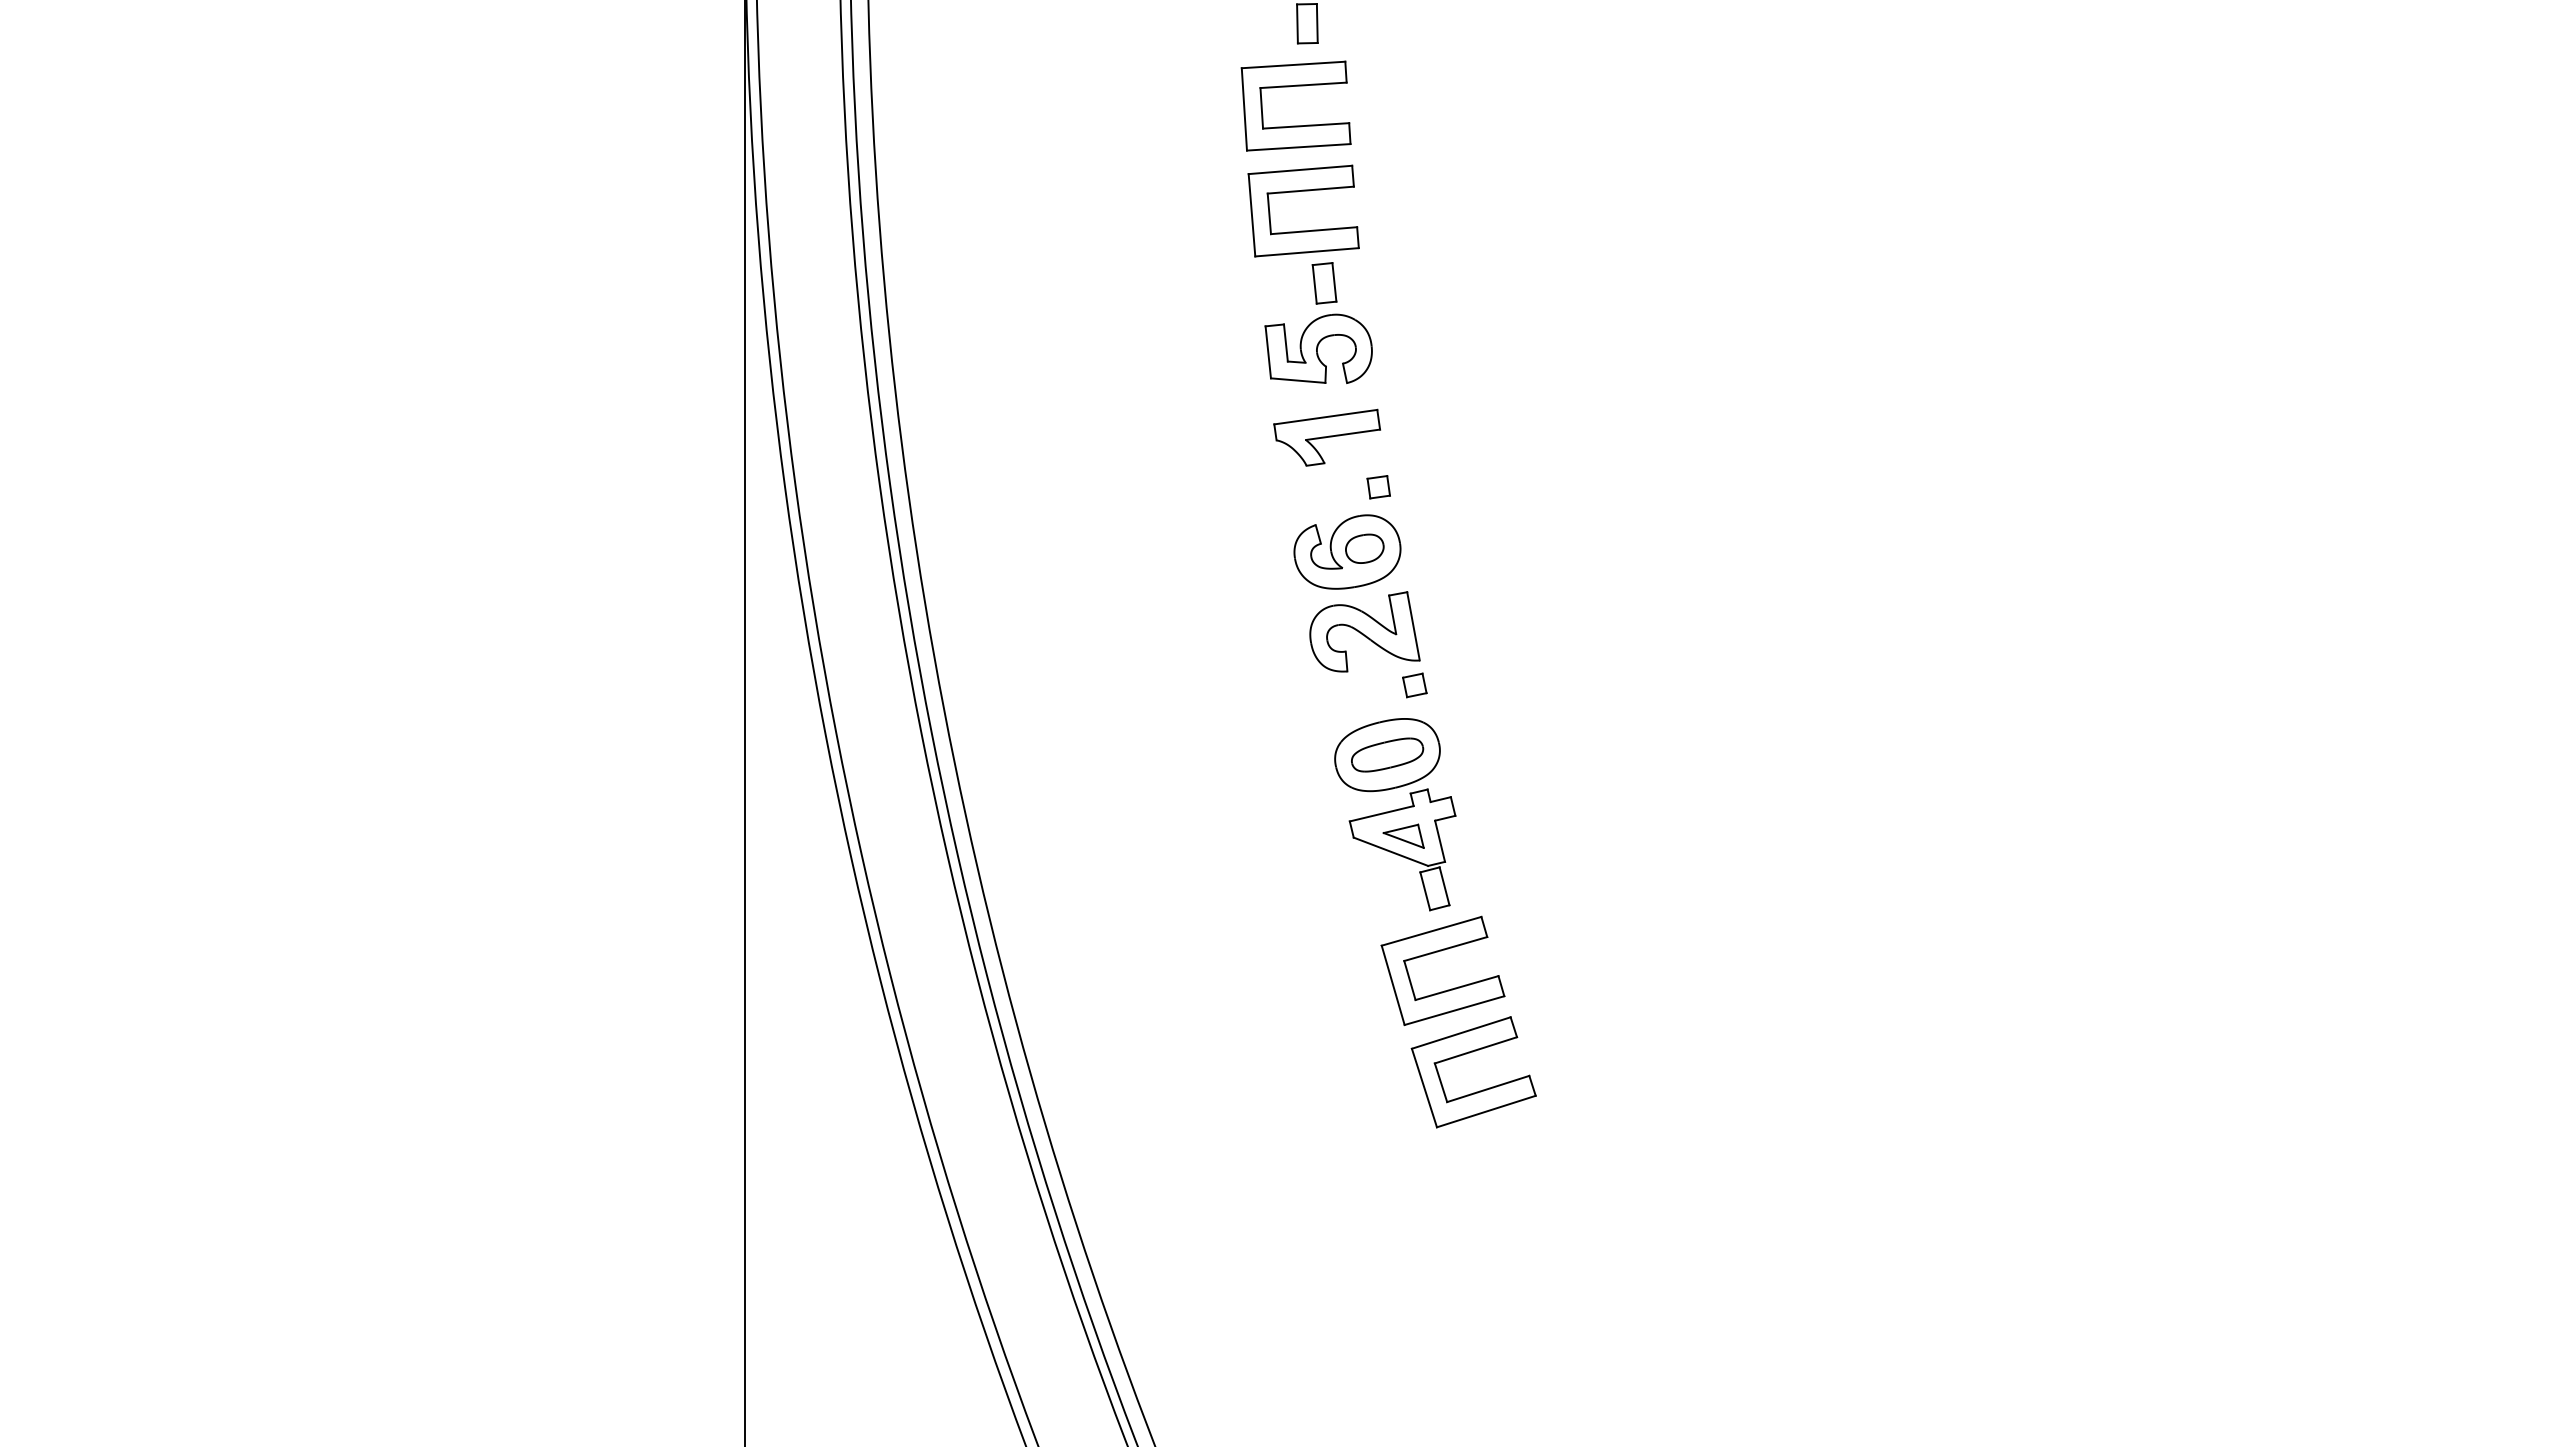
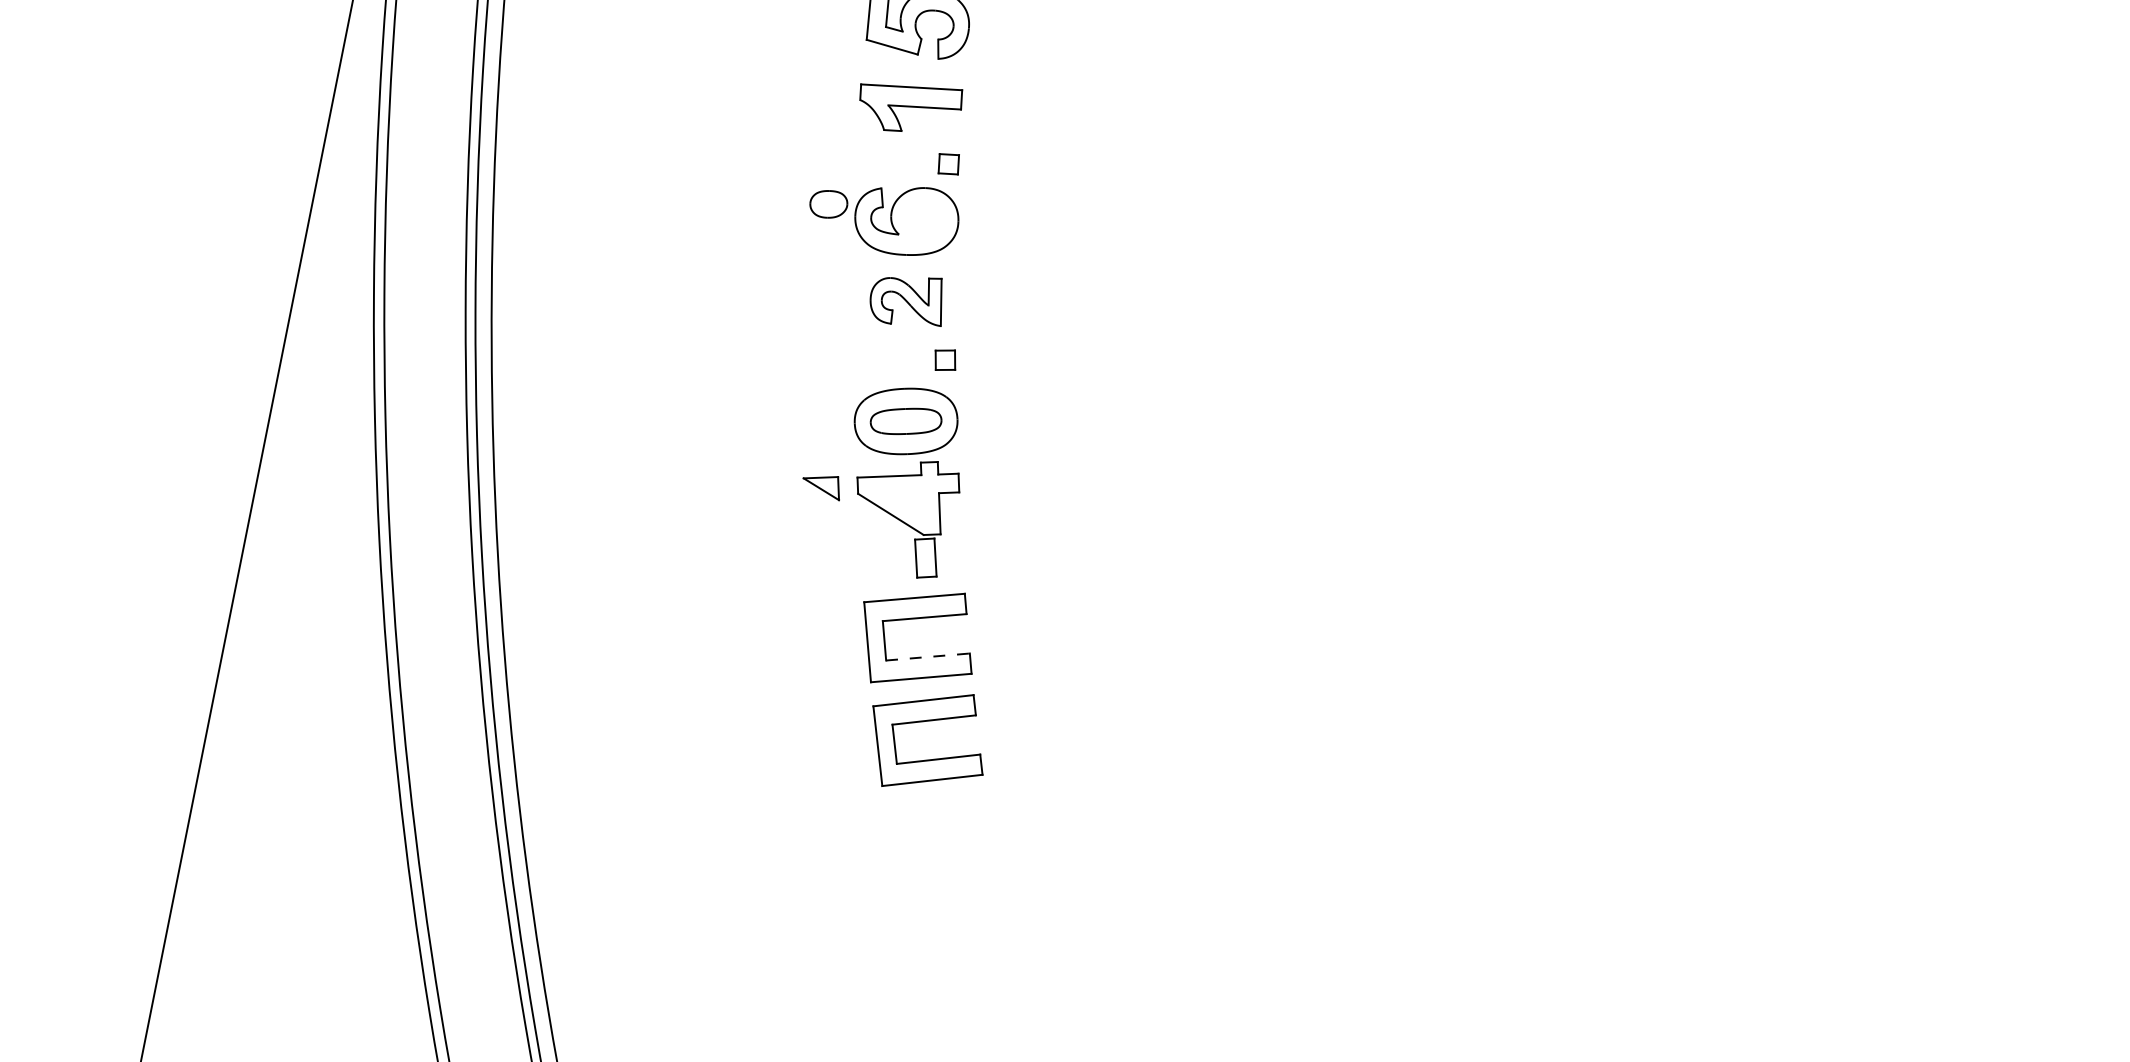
part: (1364, 548) -> (828, 204), moved
part: (1364, 631) -> (907, 299), size x0.7
part: (1403, 835) -> (822, 484), moved
line: (1457, 987) -> (928, 656), solid -> dashed

